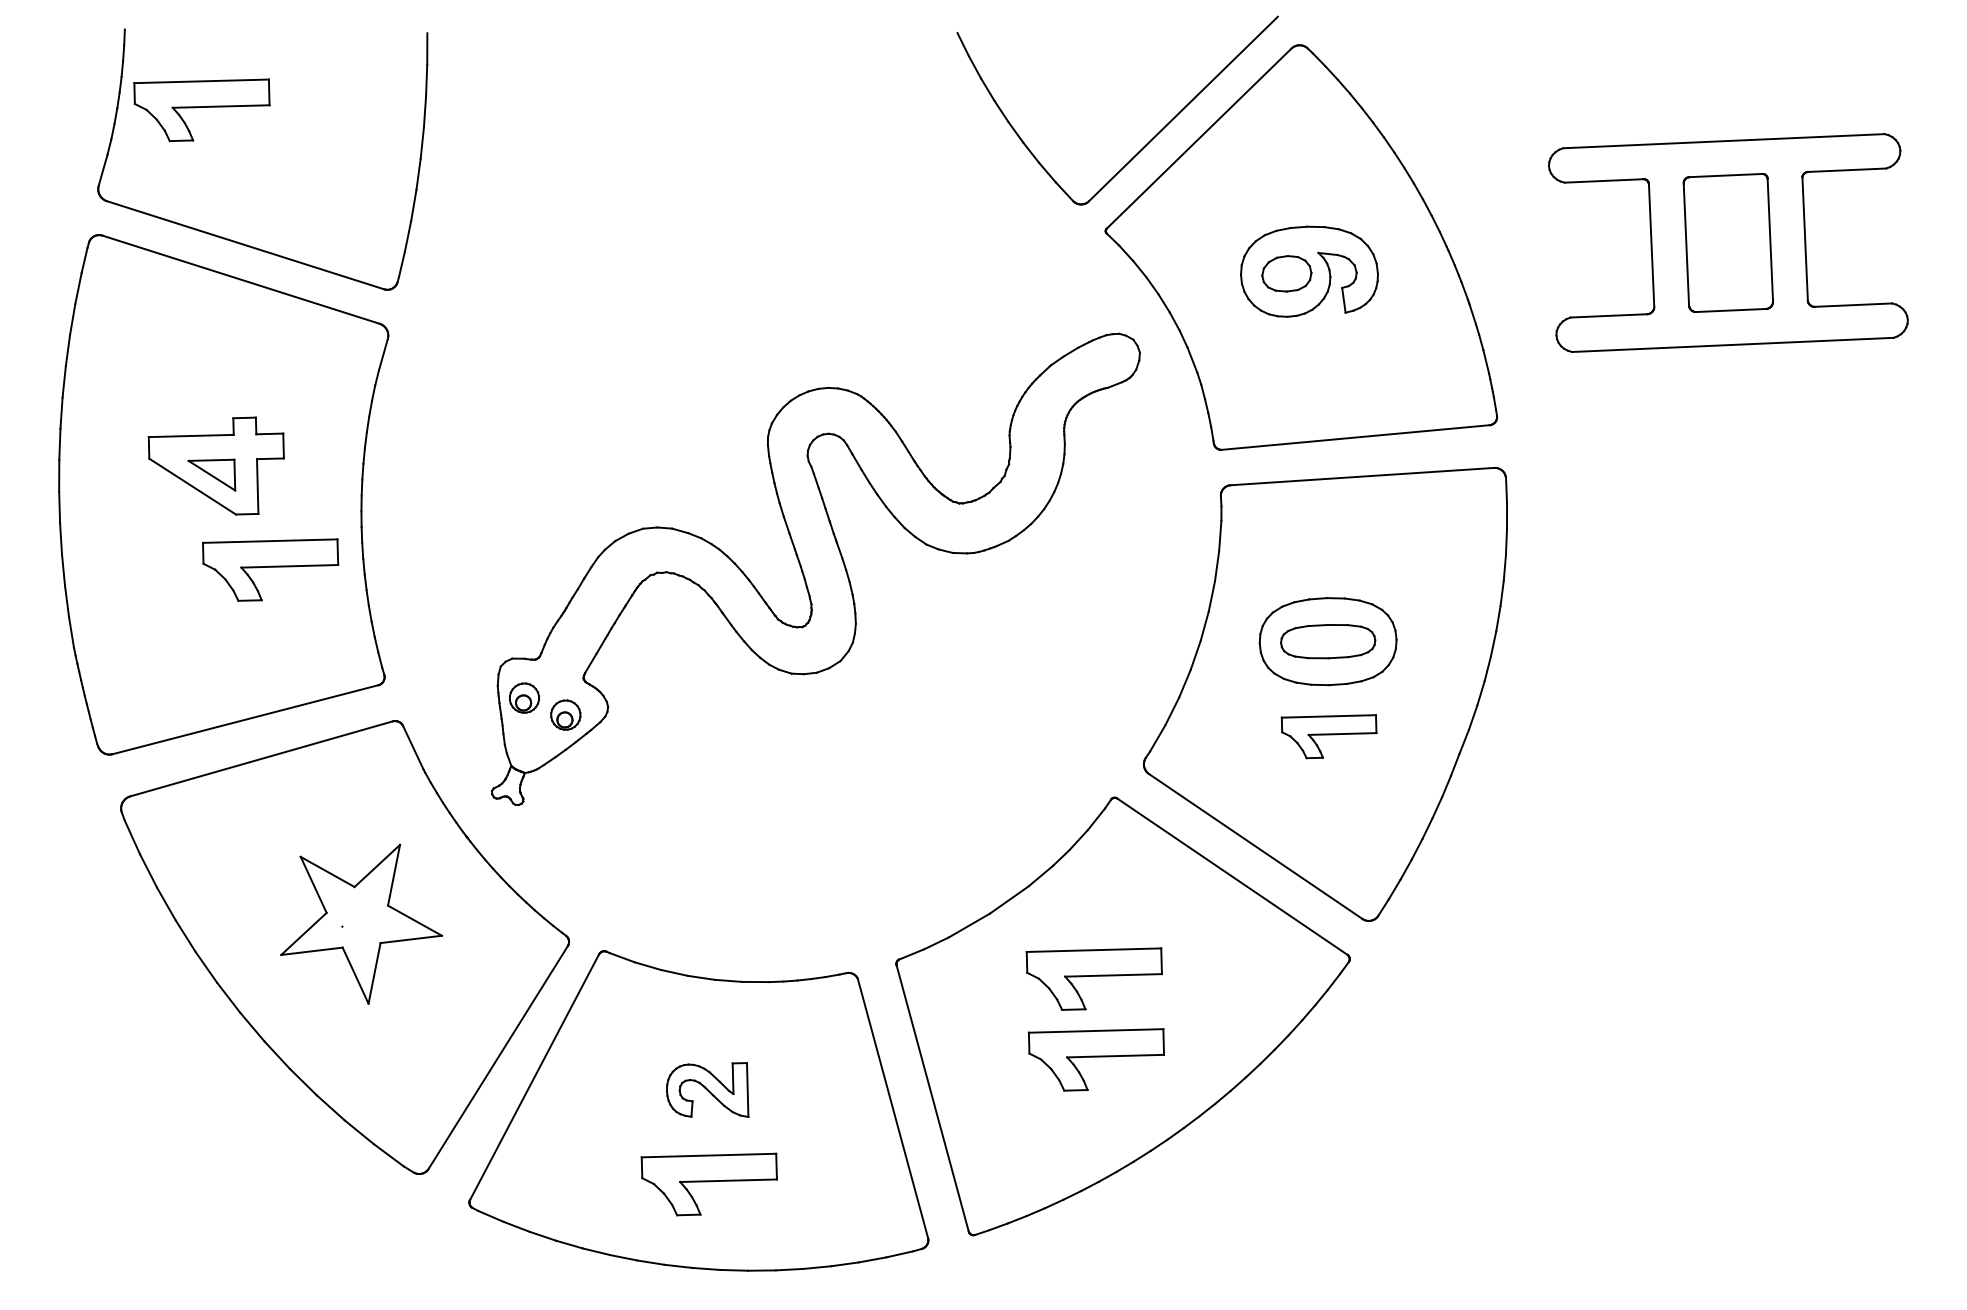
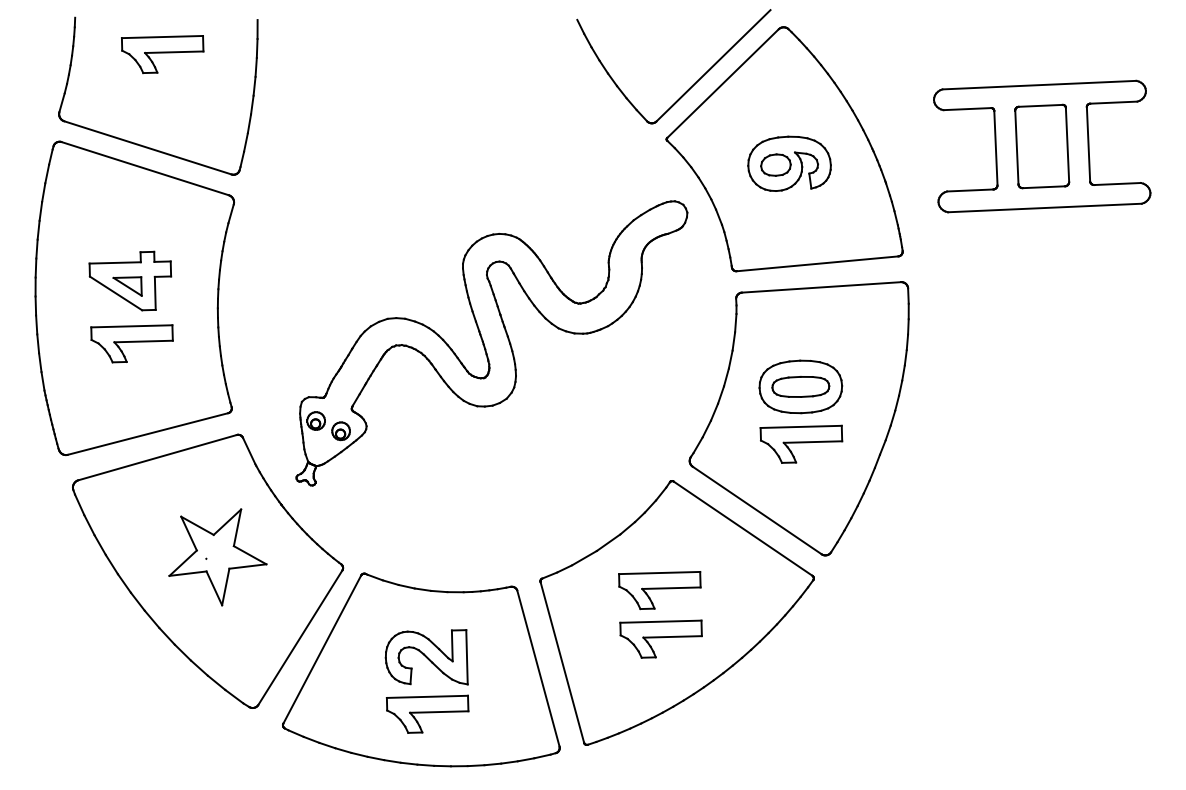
part: (201, 110) -> (162, 54), moved
part: (269, 569) -> (131, 343), moved
part: (1329, 735) -> (801, 443), size x1.43
part: (707, 1090) -> (426, 657), size x1.67

